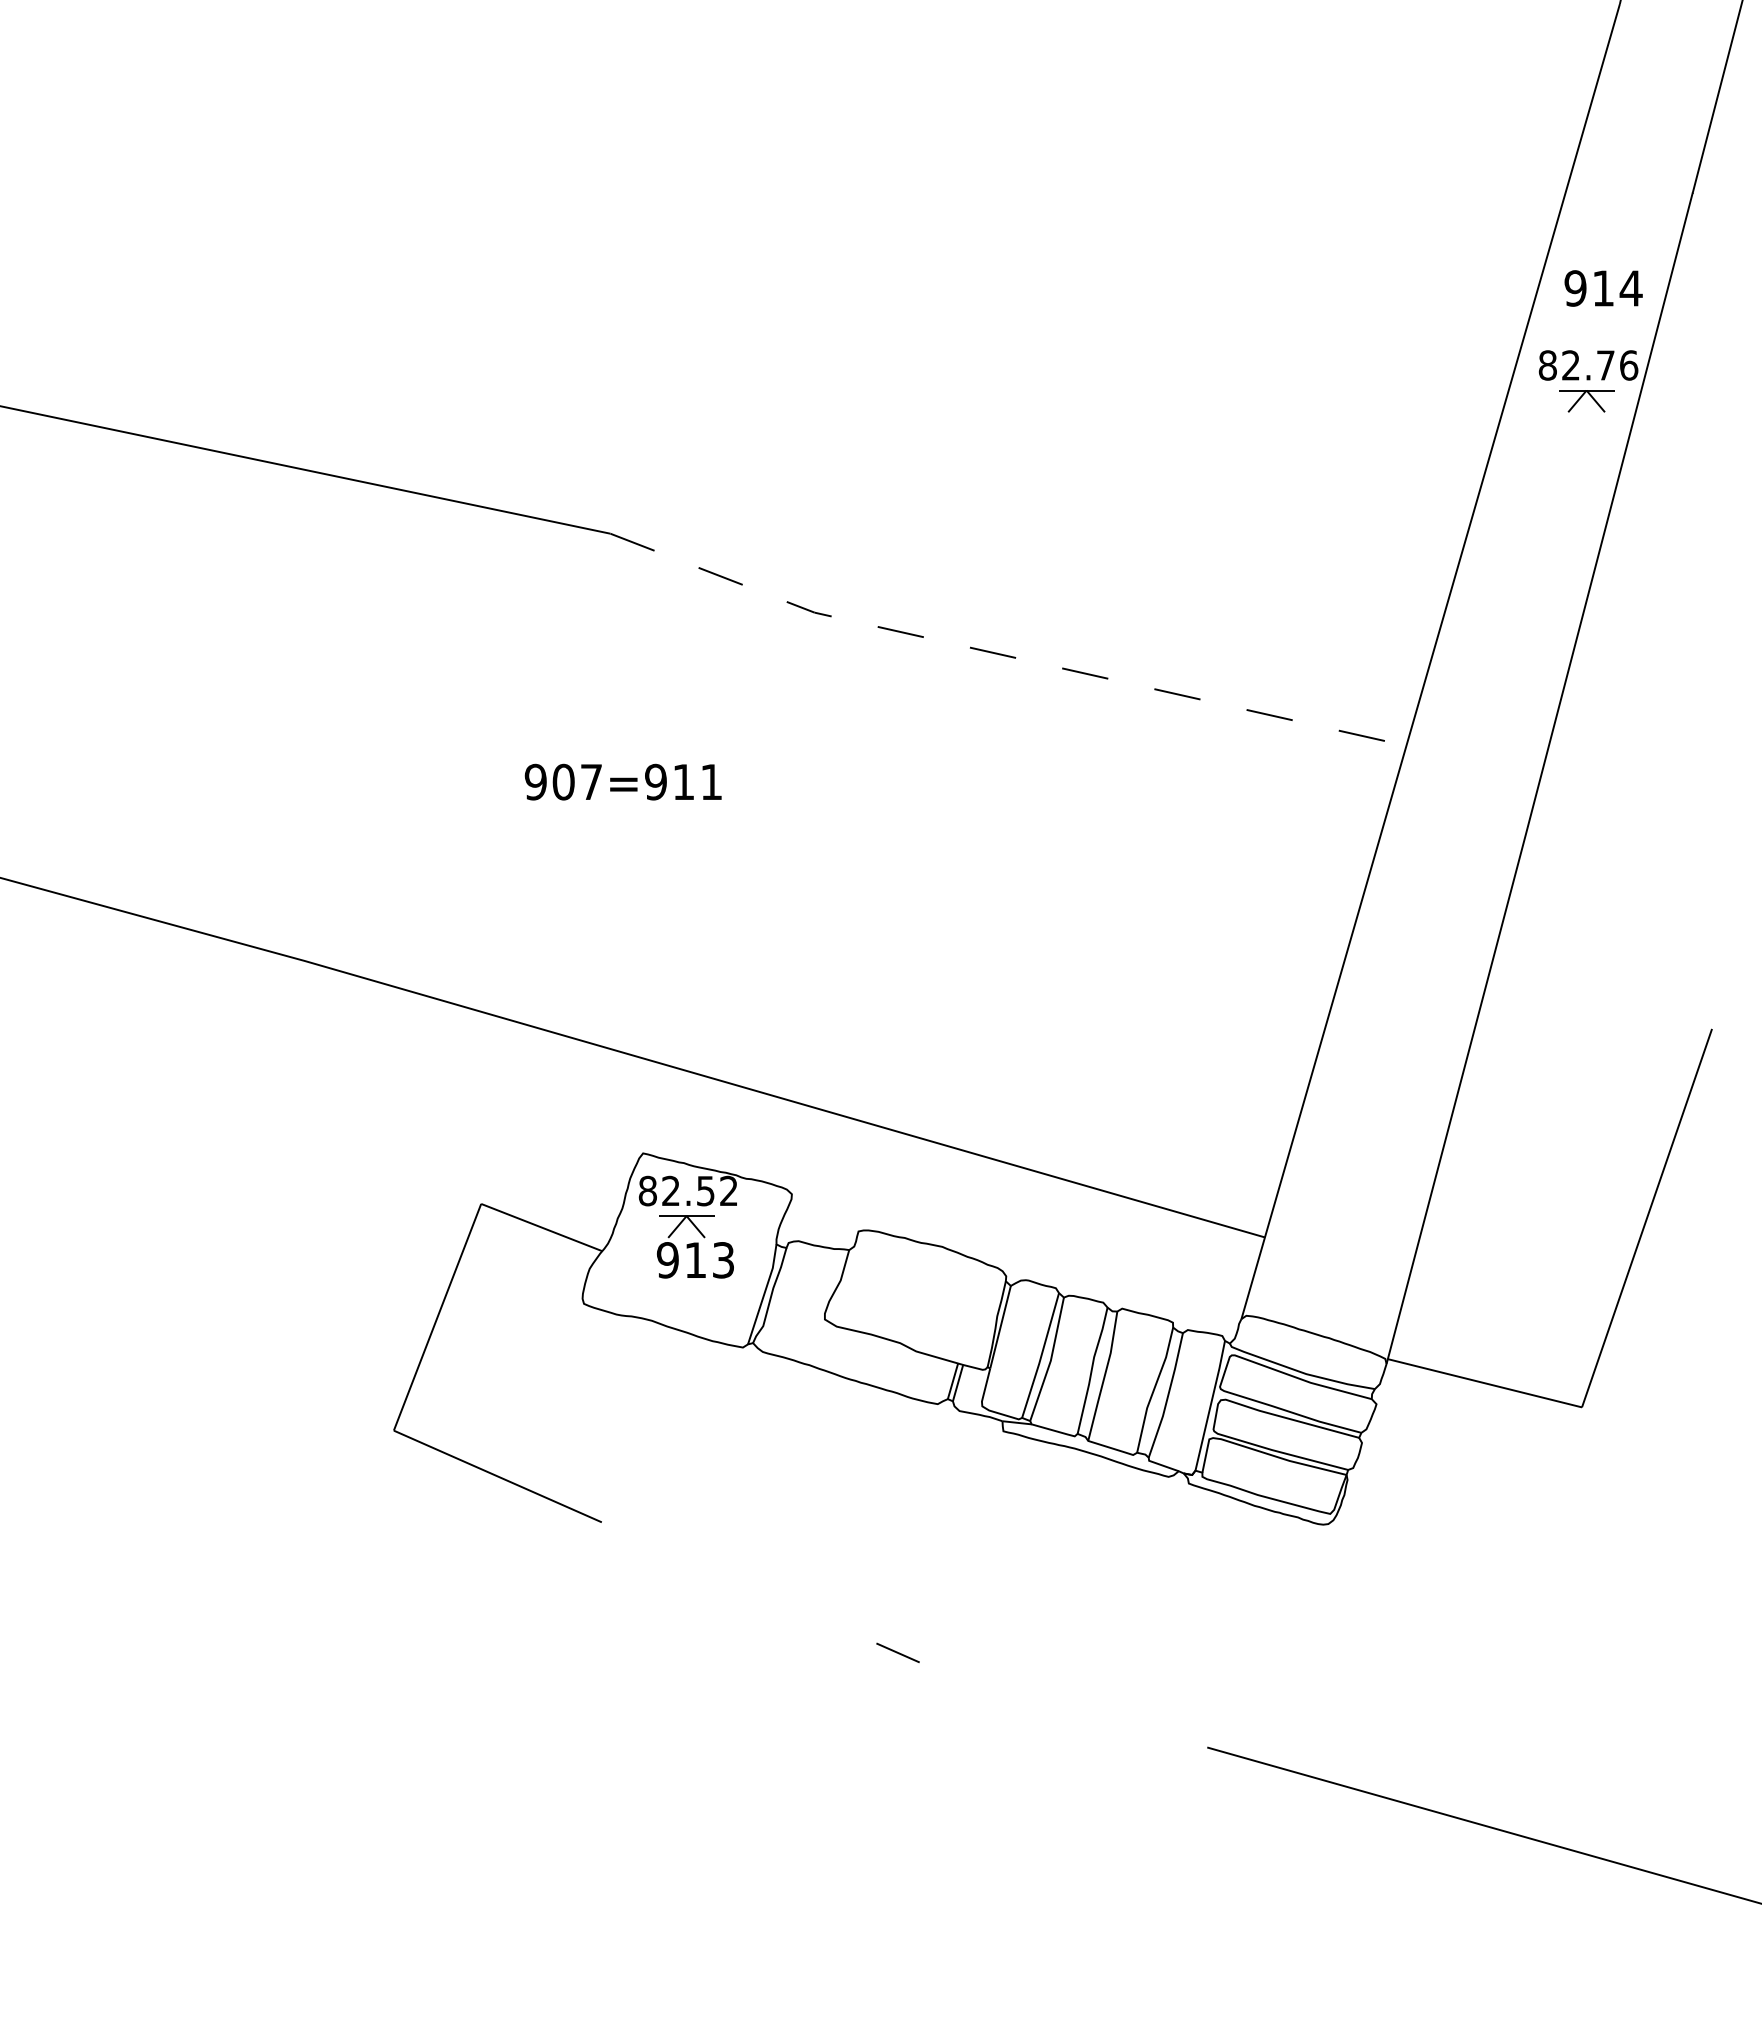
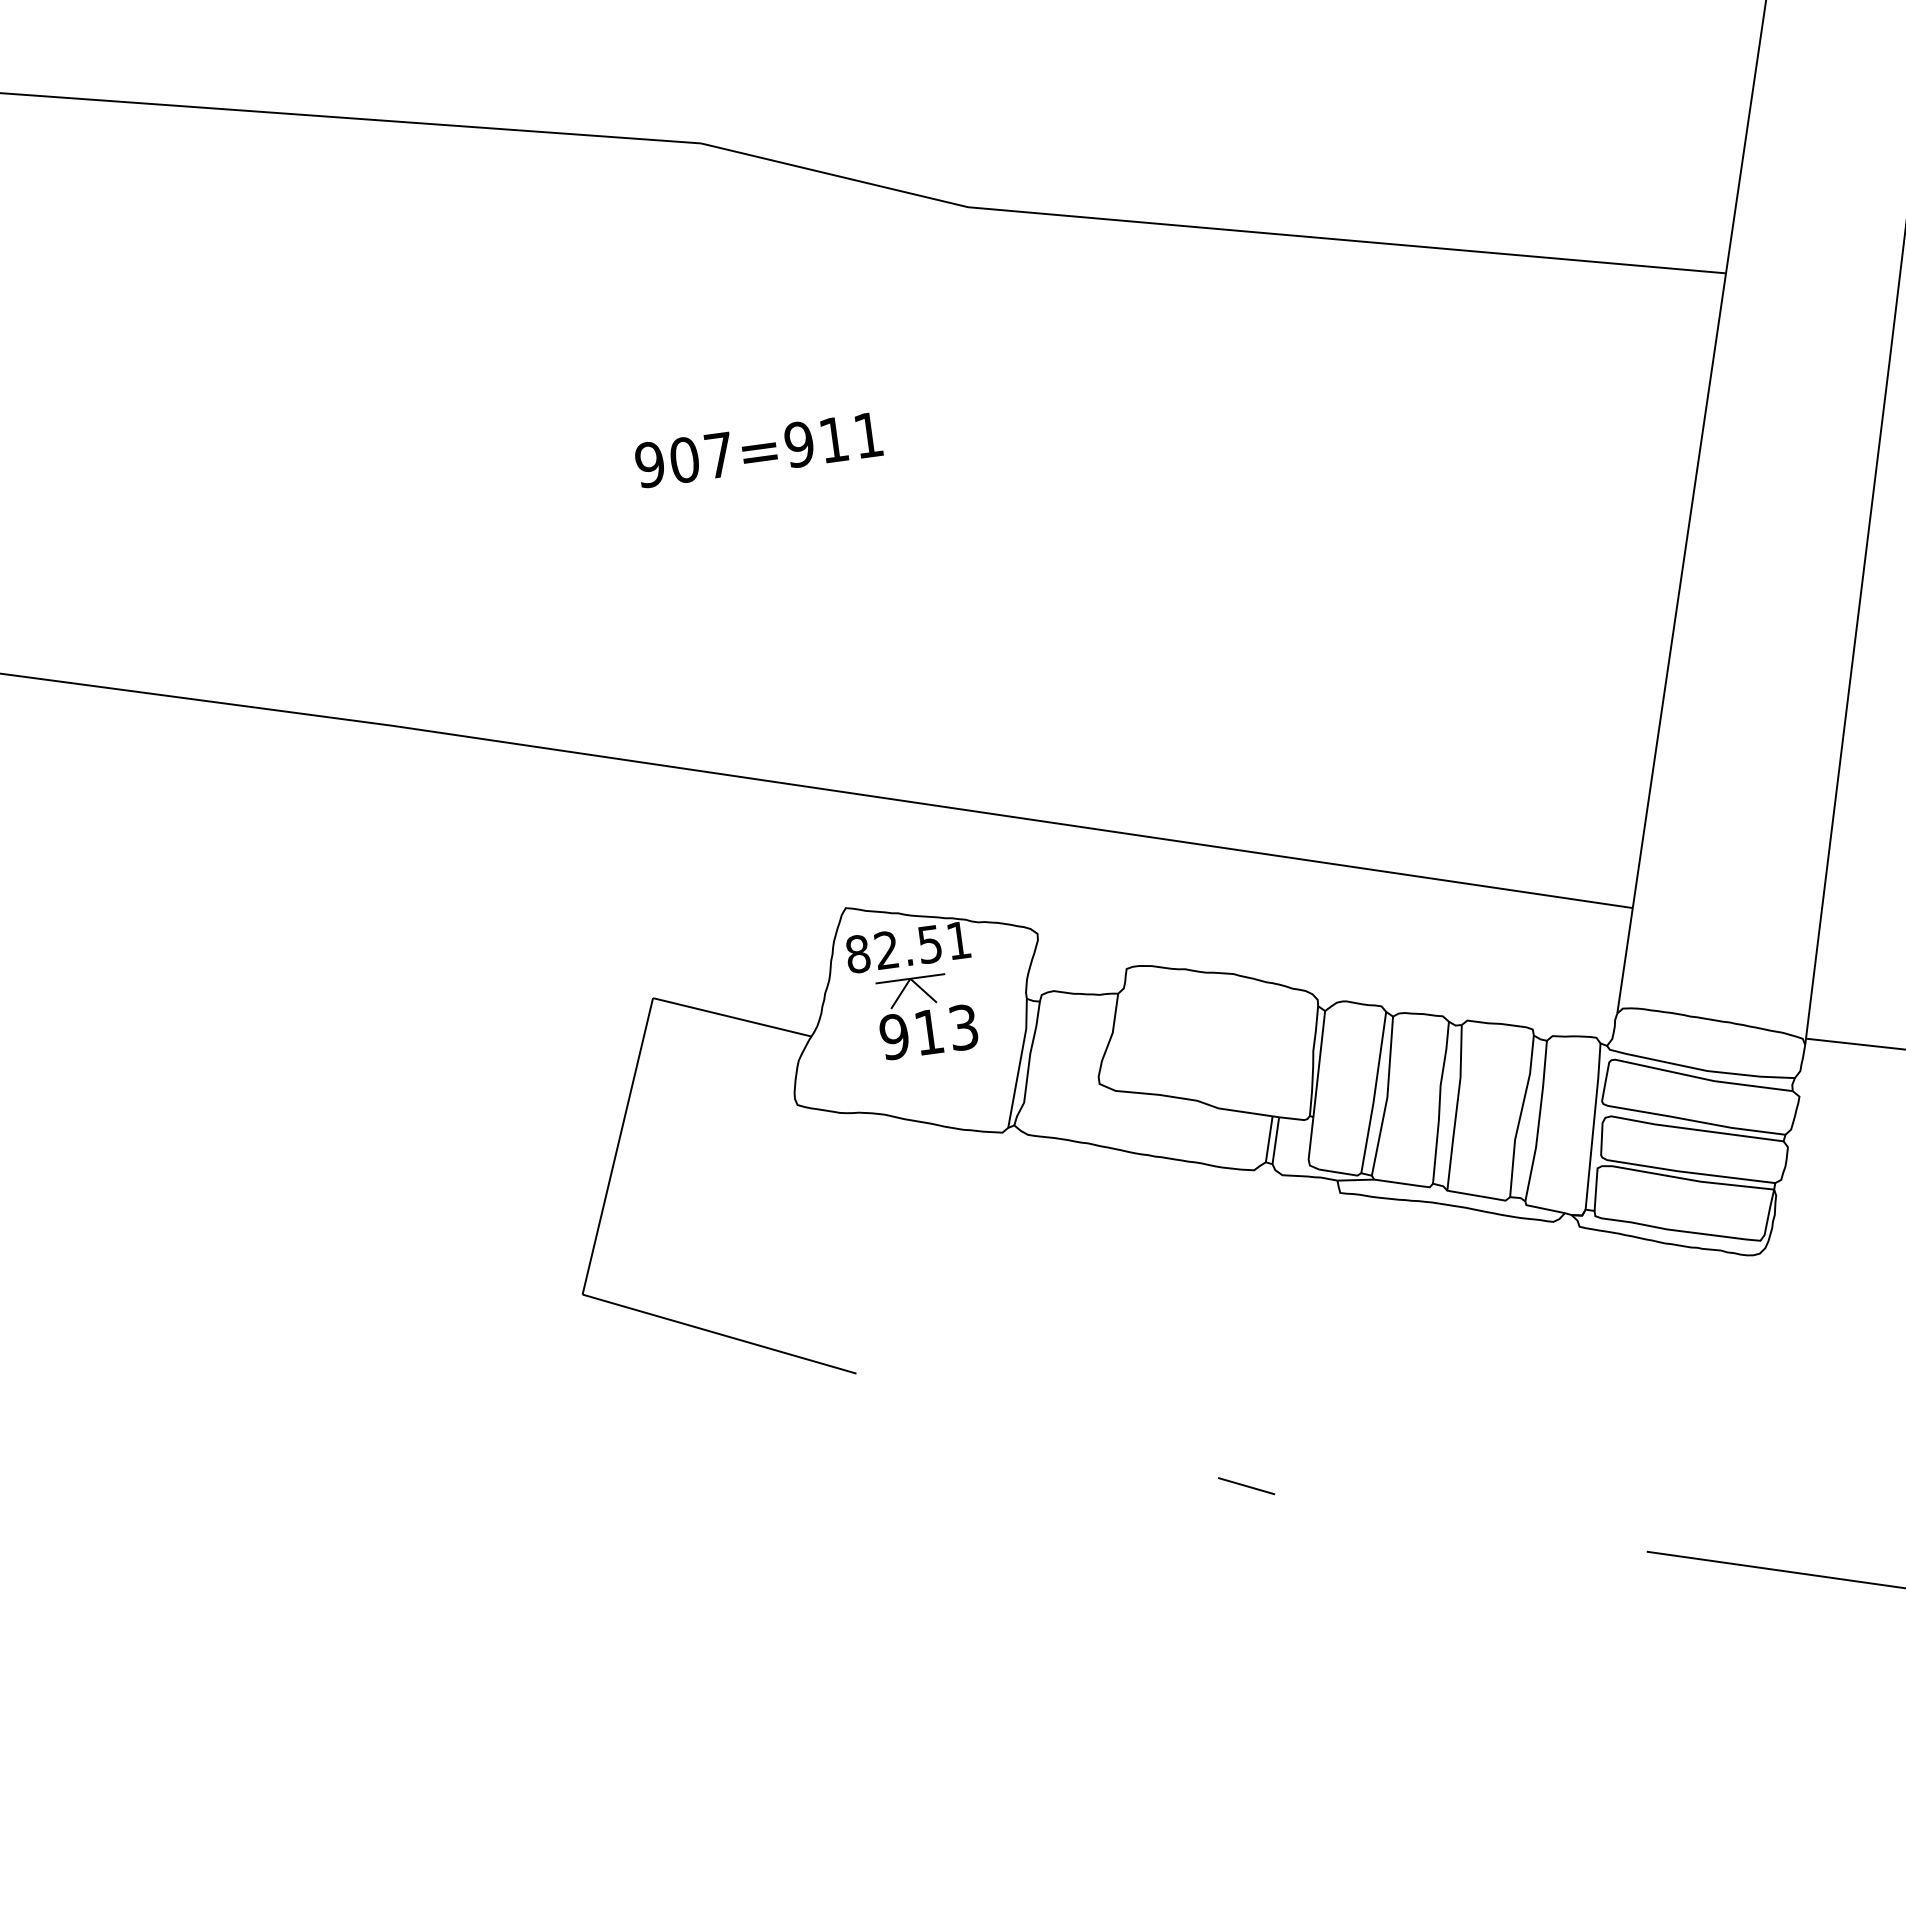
line: (1003, 655) -> (1210, 228), dashed -> solid
text: (728, 1190) -> (958, 939), 82.52 -> 82.51

